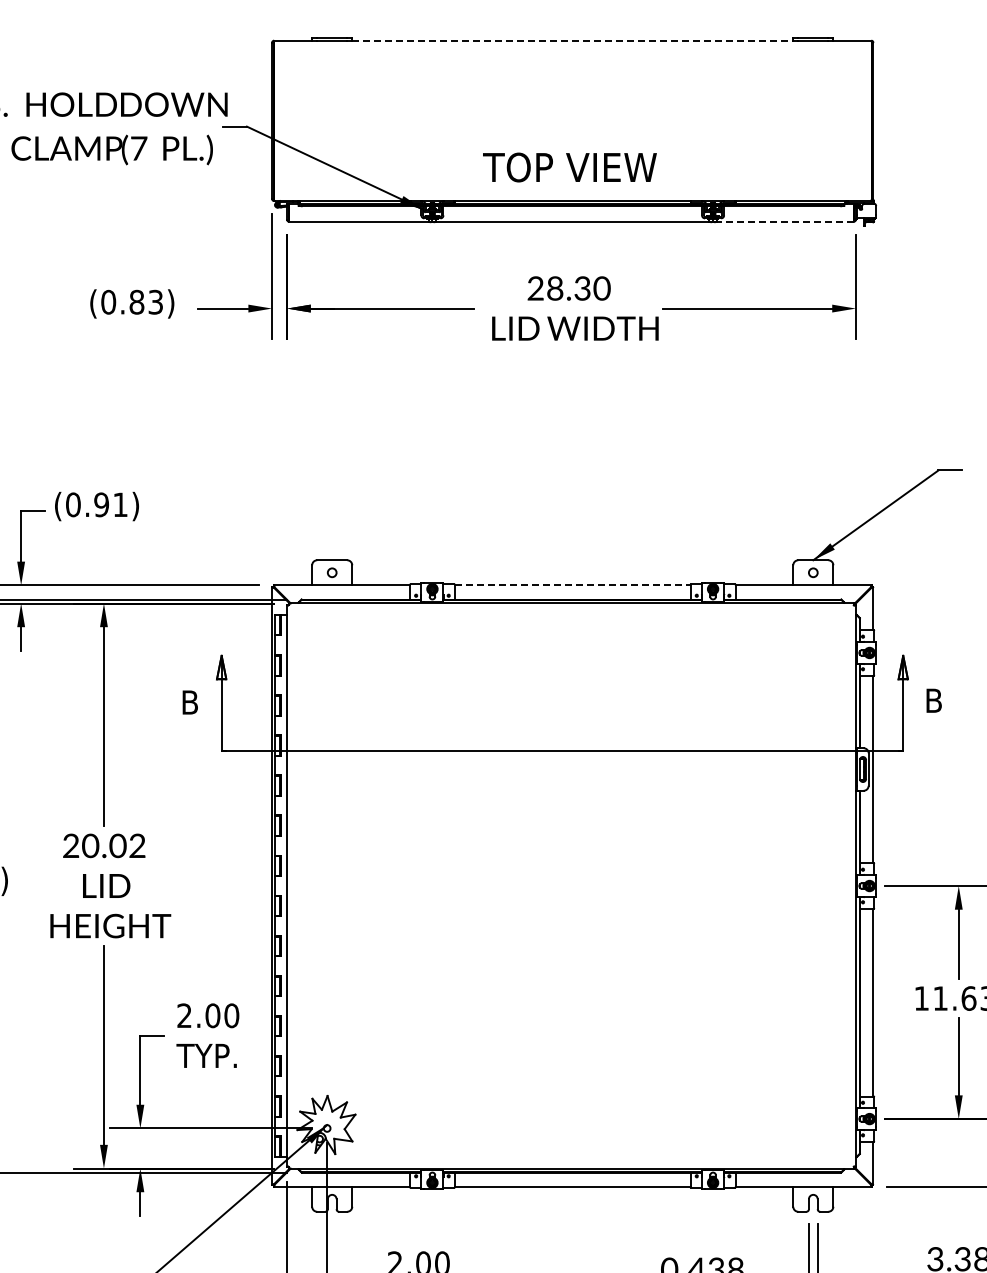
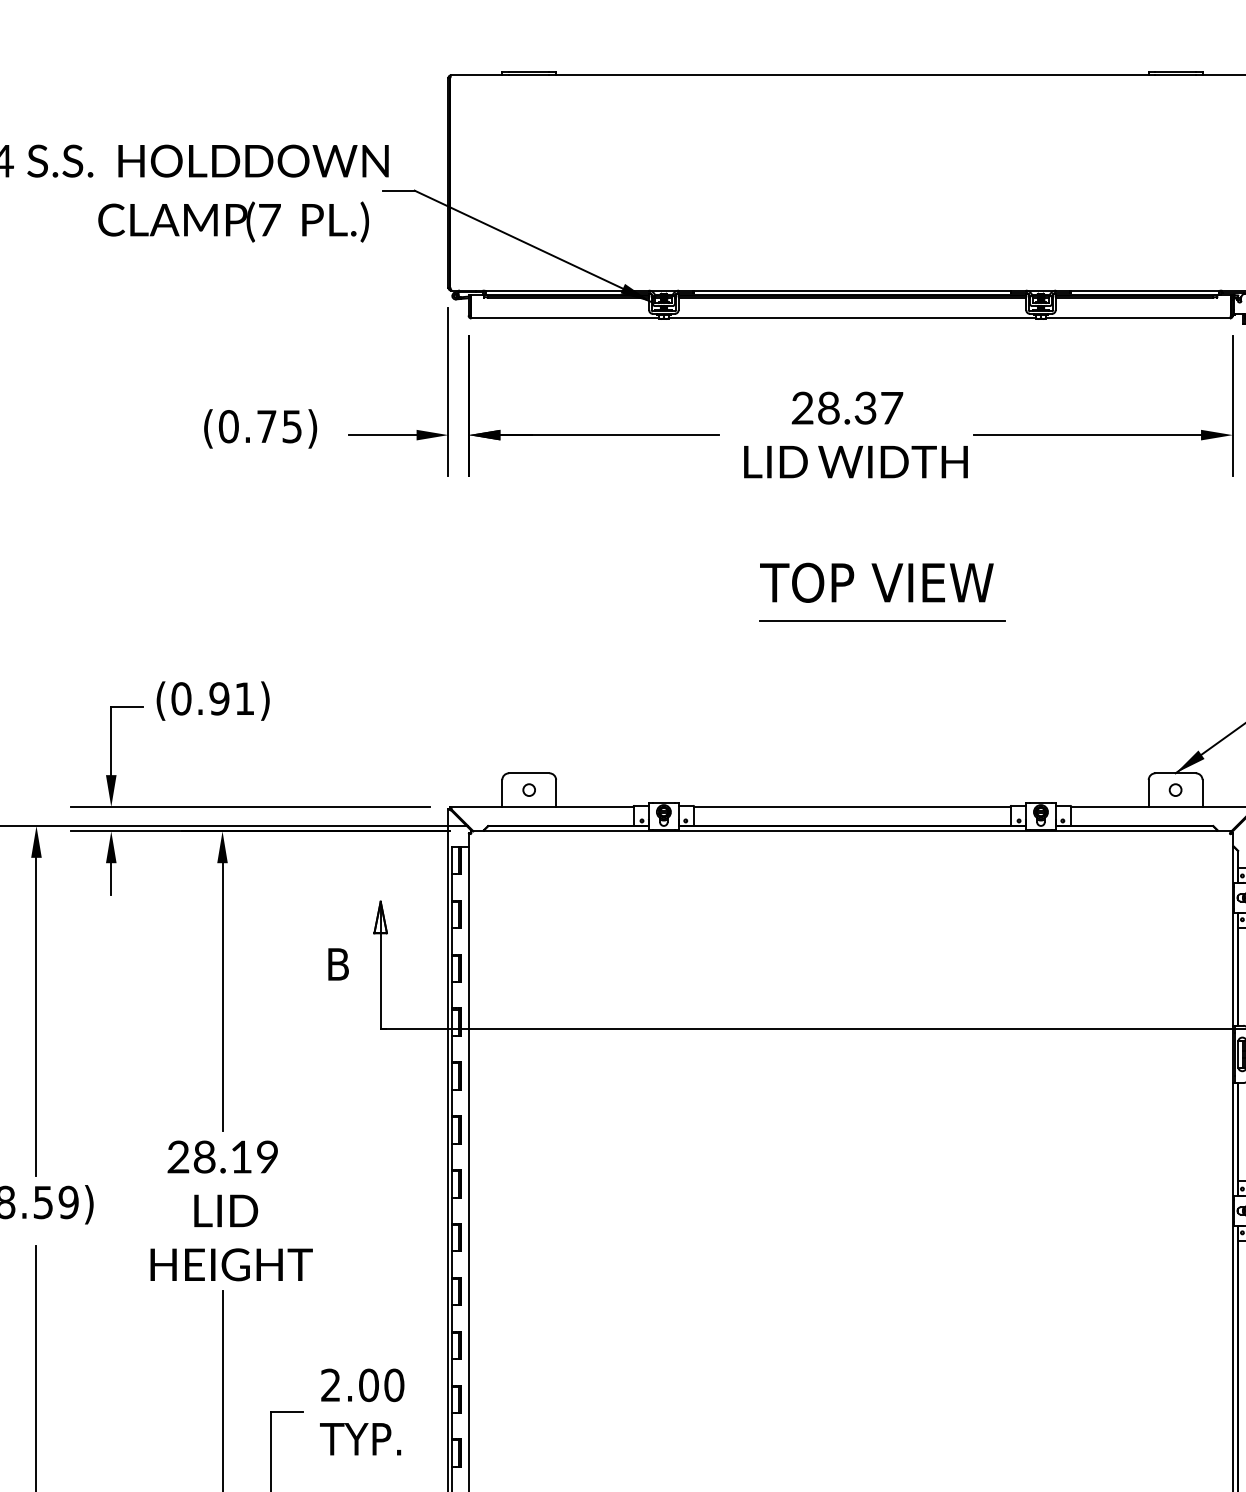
line: (572, 40) -> (852, 74), dashed -> solid
text: (569, 167) -> (876, 582), moved
line: (784, 221) -> (1136, 318), dashed -> solid
text: (601, 288) -> (891, 408), 28.30 -> 28.37
text: (145, 301) -> (278, 425), (0.83) -> (0.75)
line: (595, 447) -> (882, 621), added
line: (572, 585) -> (852, 807), dashed -> solid
text: (113, 845) -> (235, 1156), 20.02 -> 28.19

